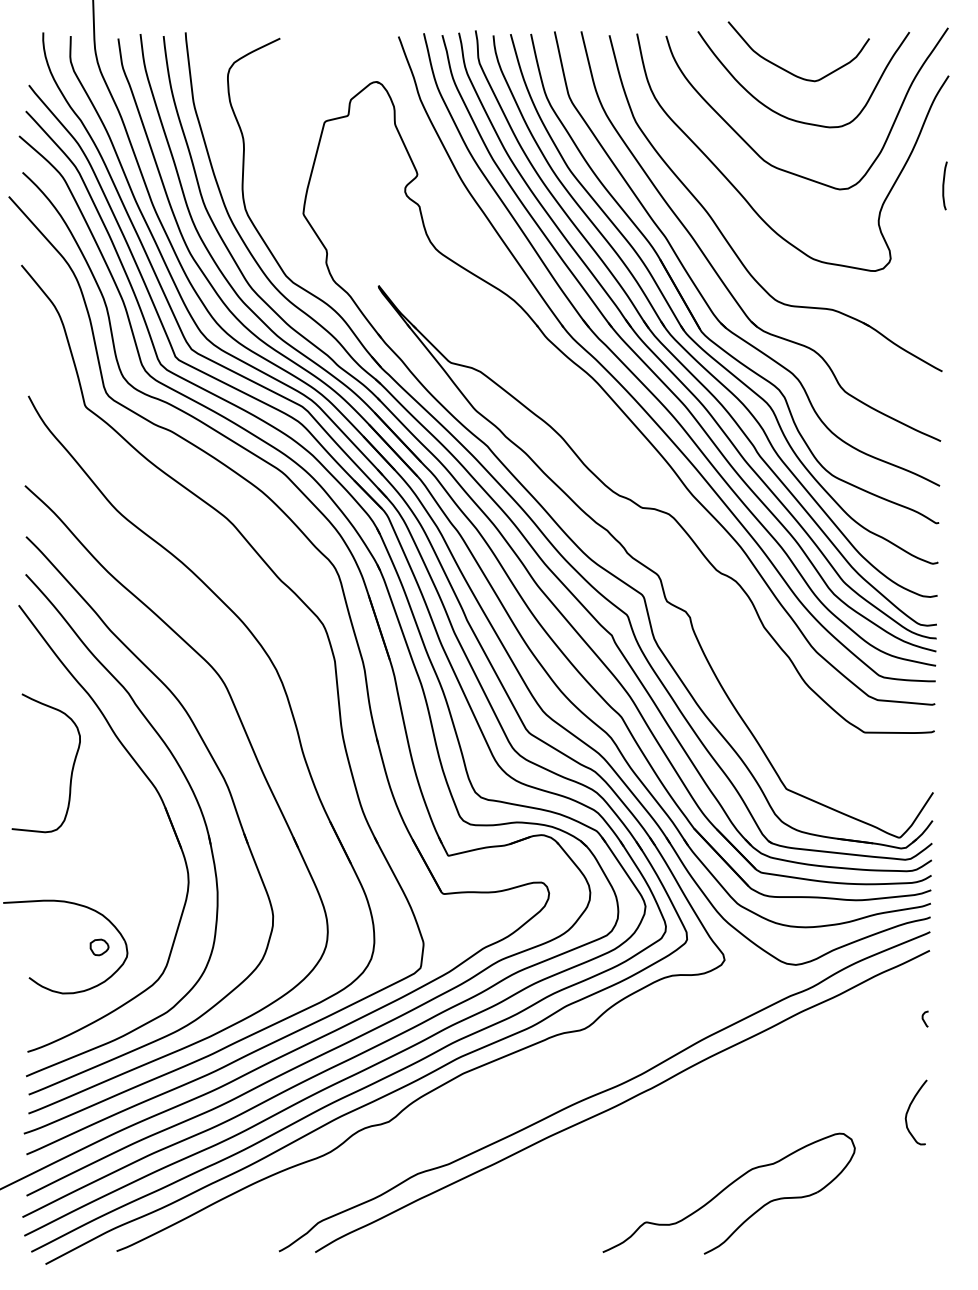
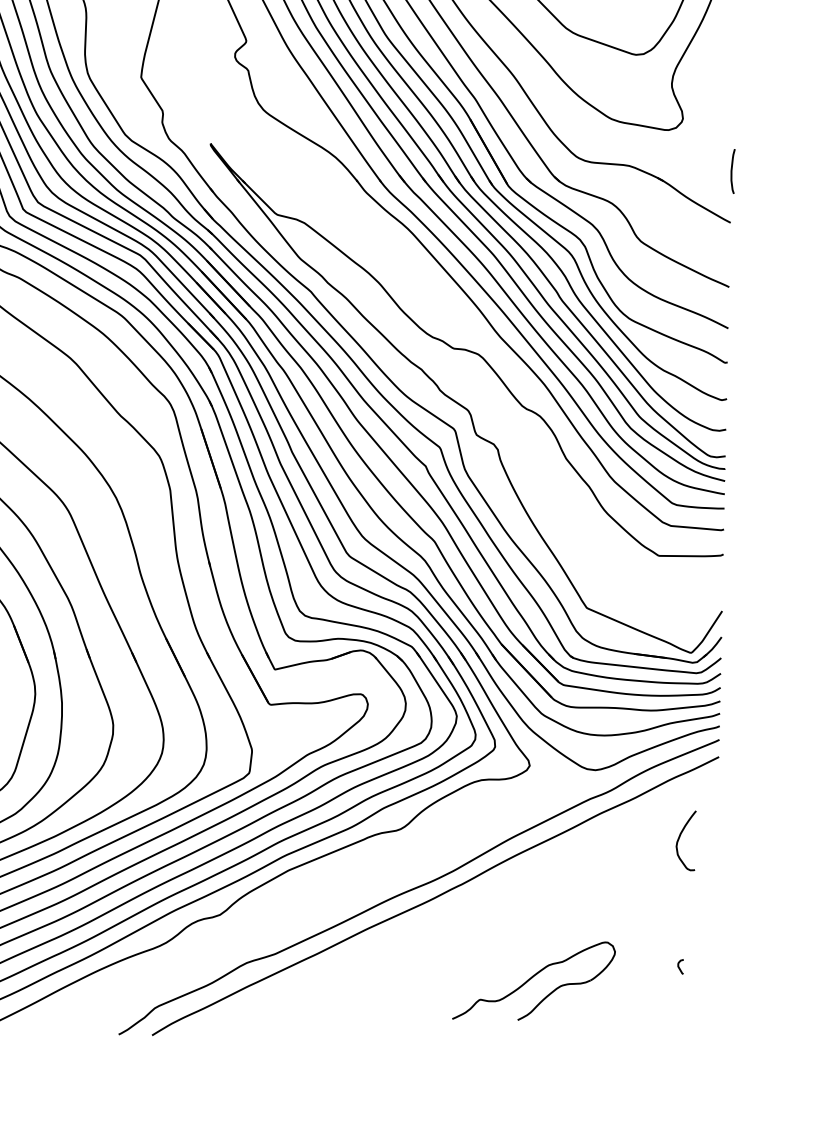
curve: (944, 185) -> (732, 171), moved
curve: (923, 1018) -> (679, 966), moved
curve: (909, 1109) -> (680, 838), moved
part: (728, 1193) -> (533, 981), size x0.7

